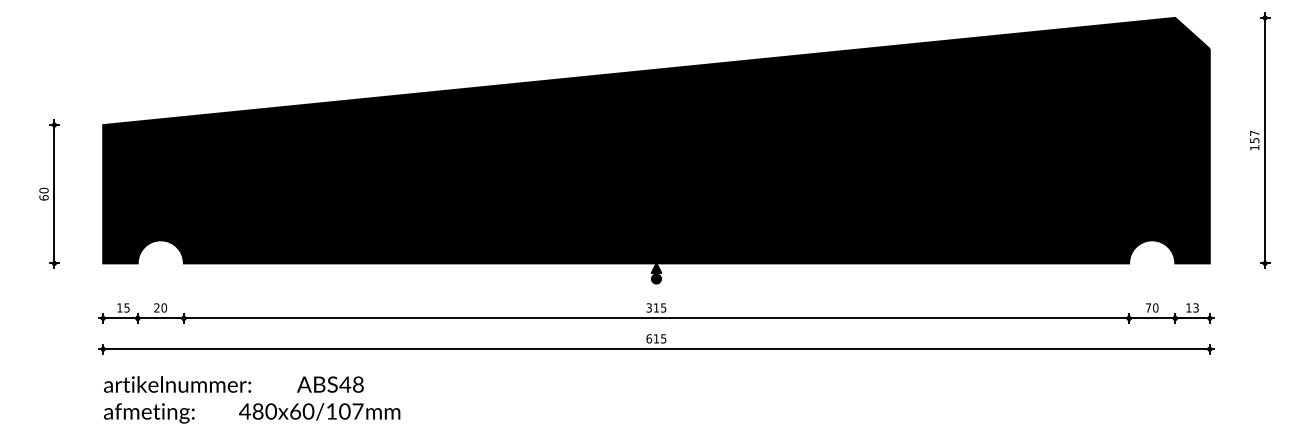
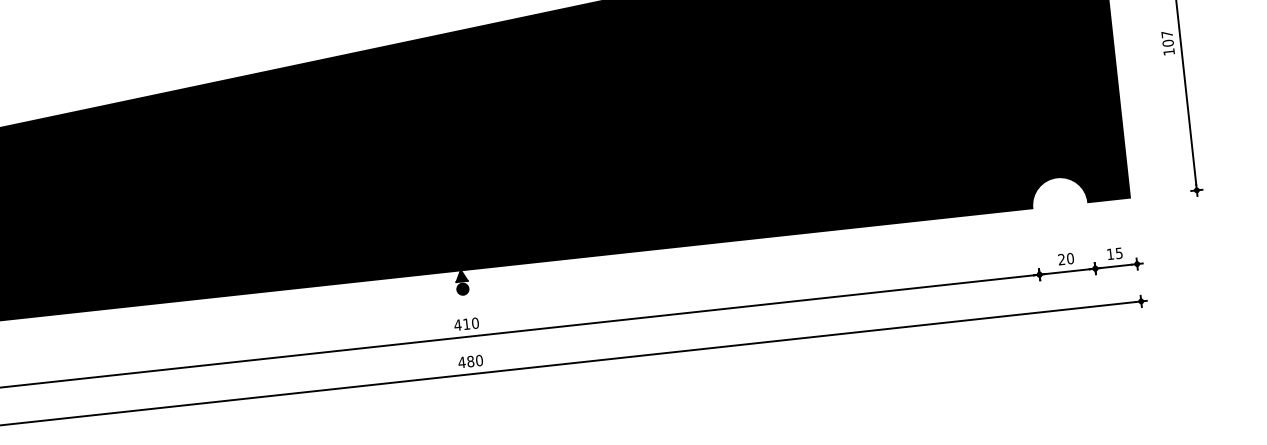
text: (1254, 140) -> (1167, 43), 157 -> 107
text: (656, 307) -> (466, 323), 315 -> 410
text: (1148, 307) -> (1061, 259), 70 -> 20
text: (1195, 307) -> (1118, 252), 13 -> 15
text: (656, 338) -> (470, 361), 615 -> 480

